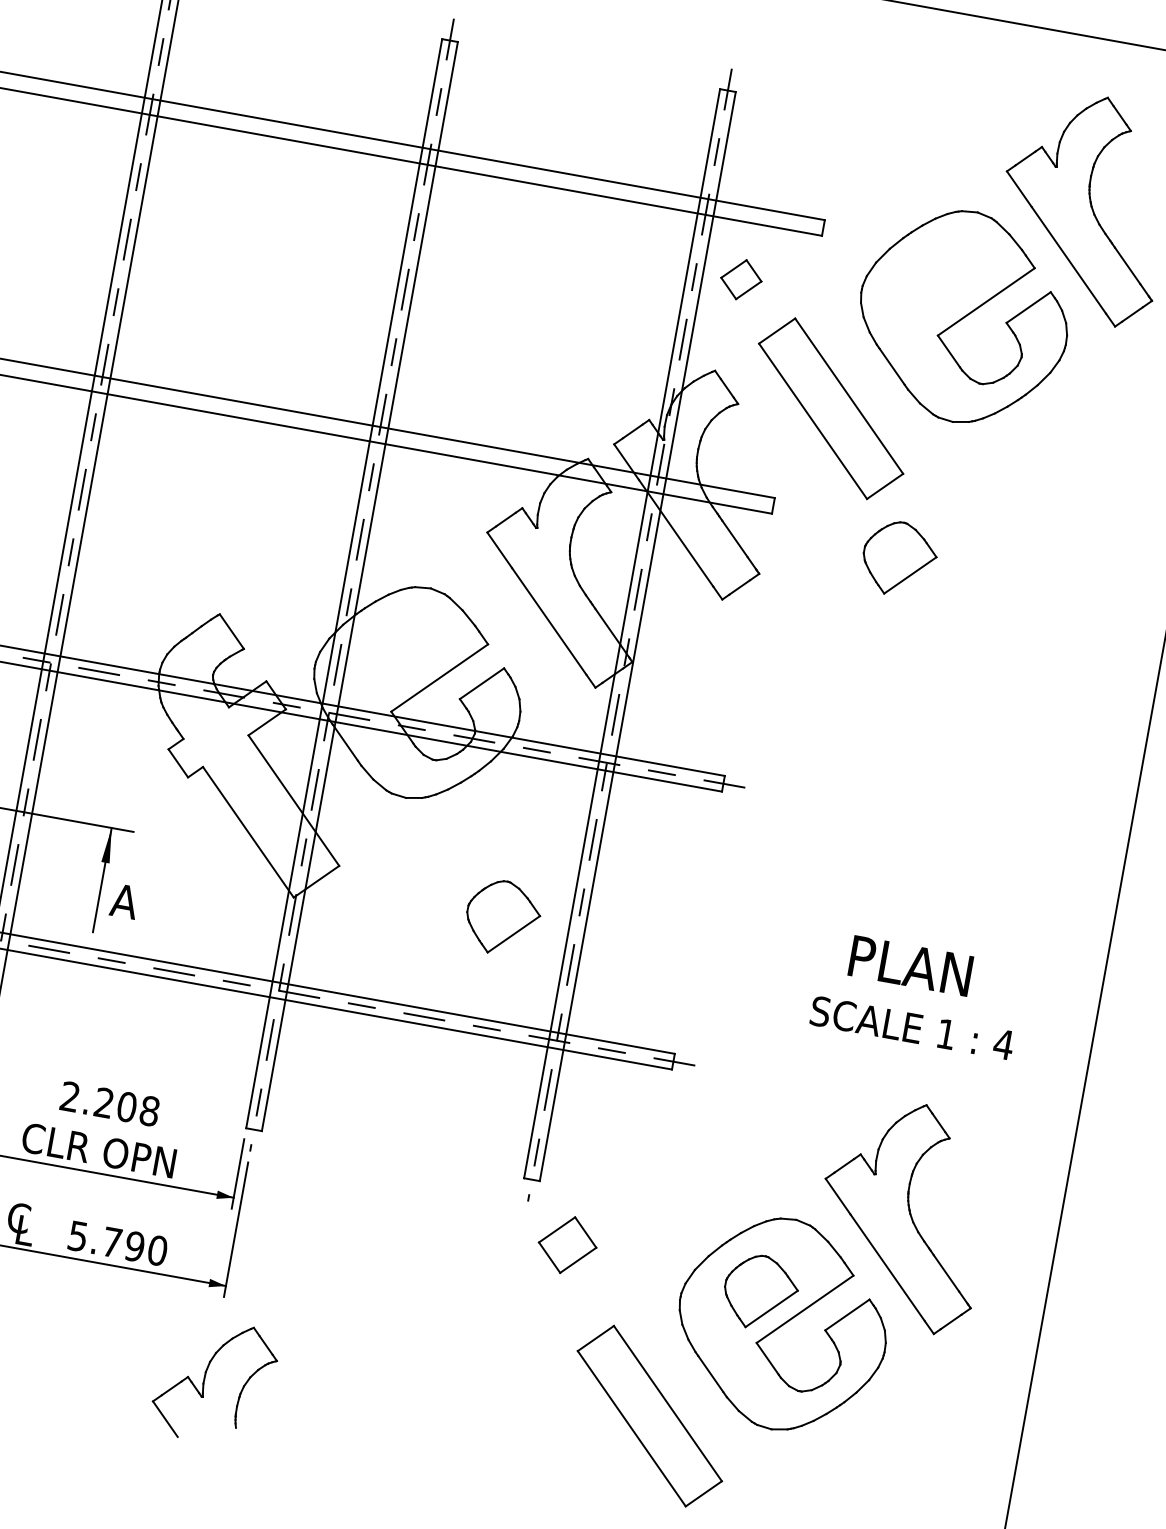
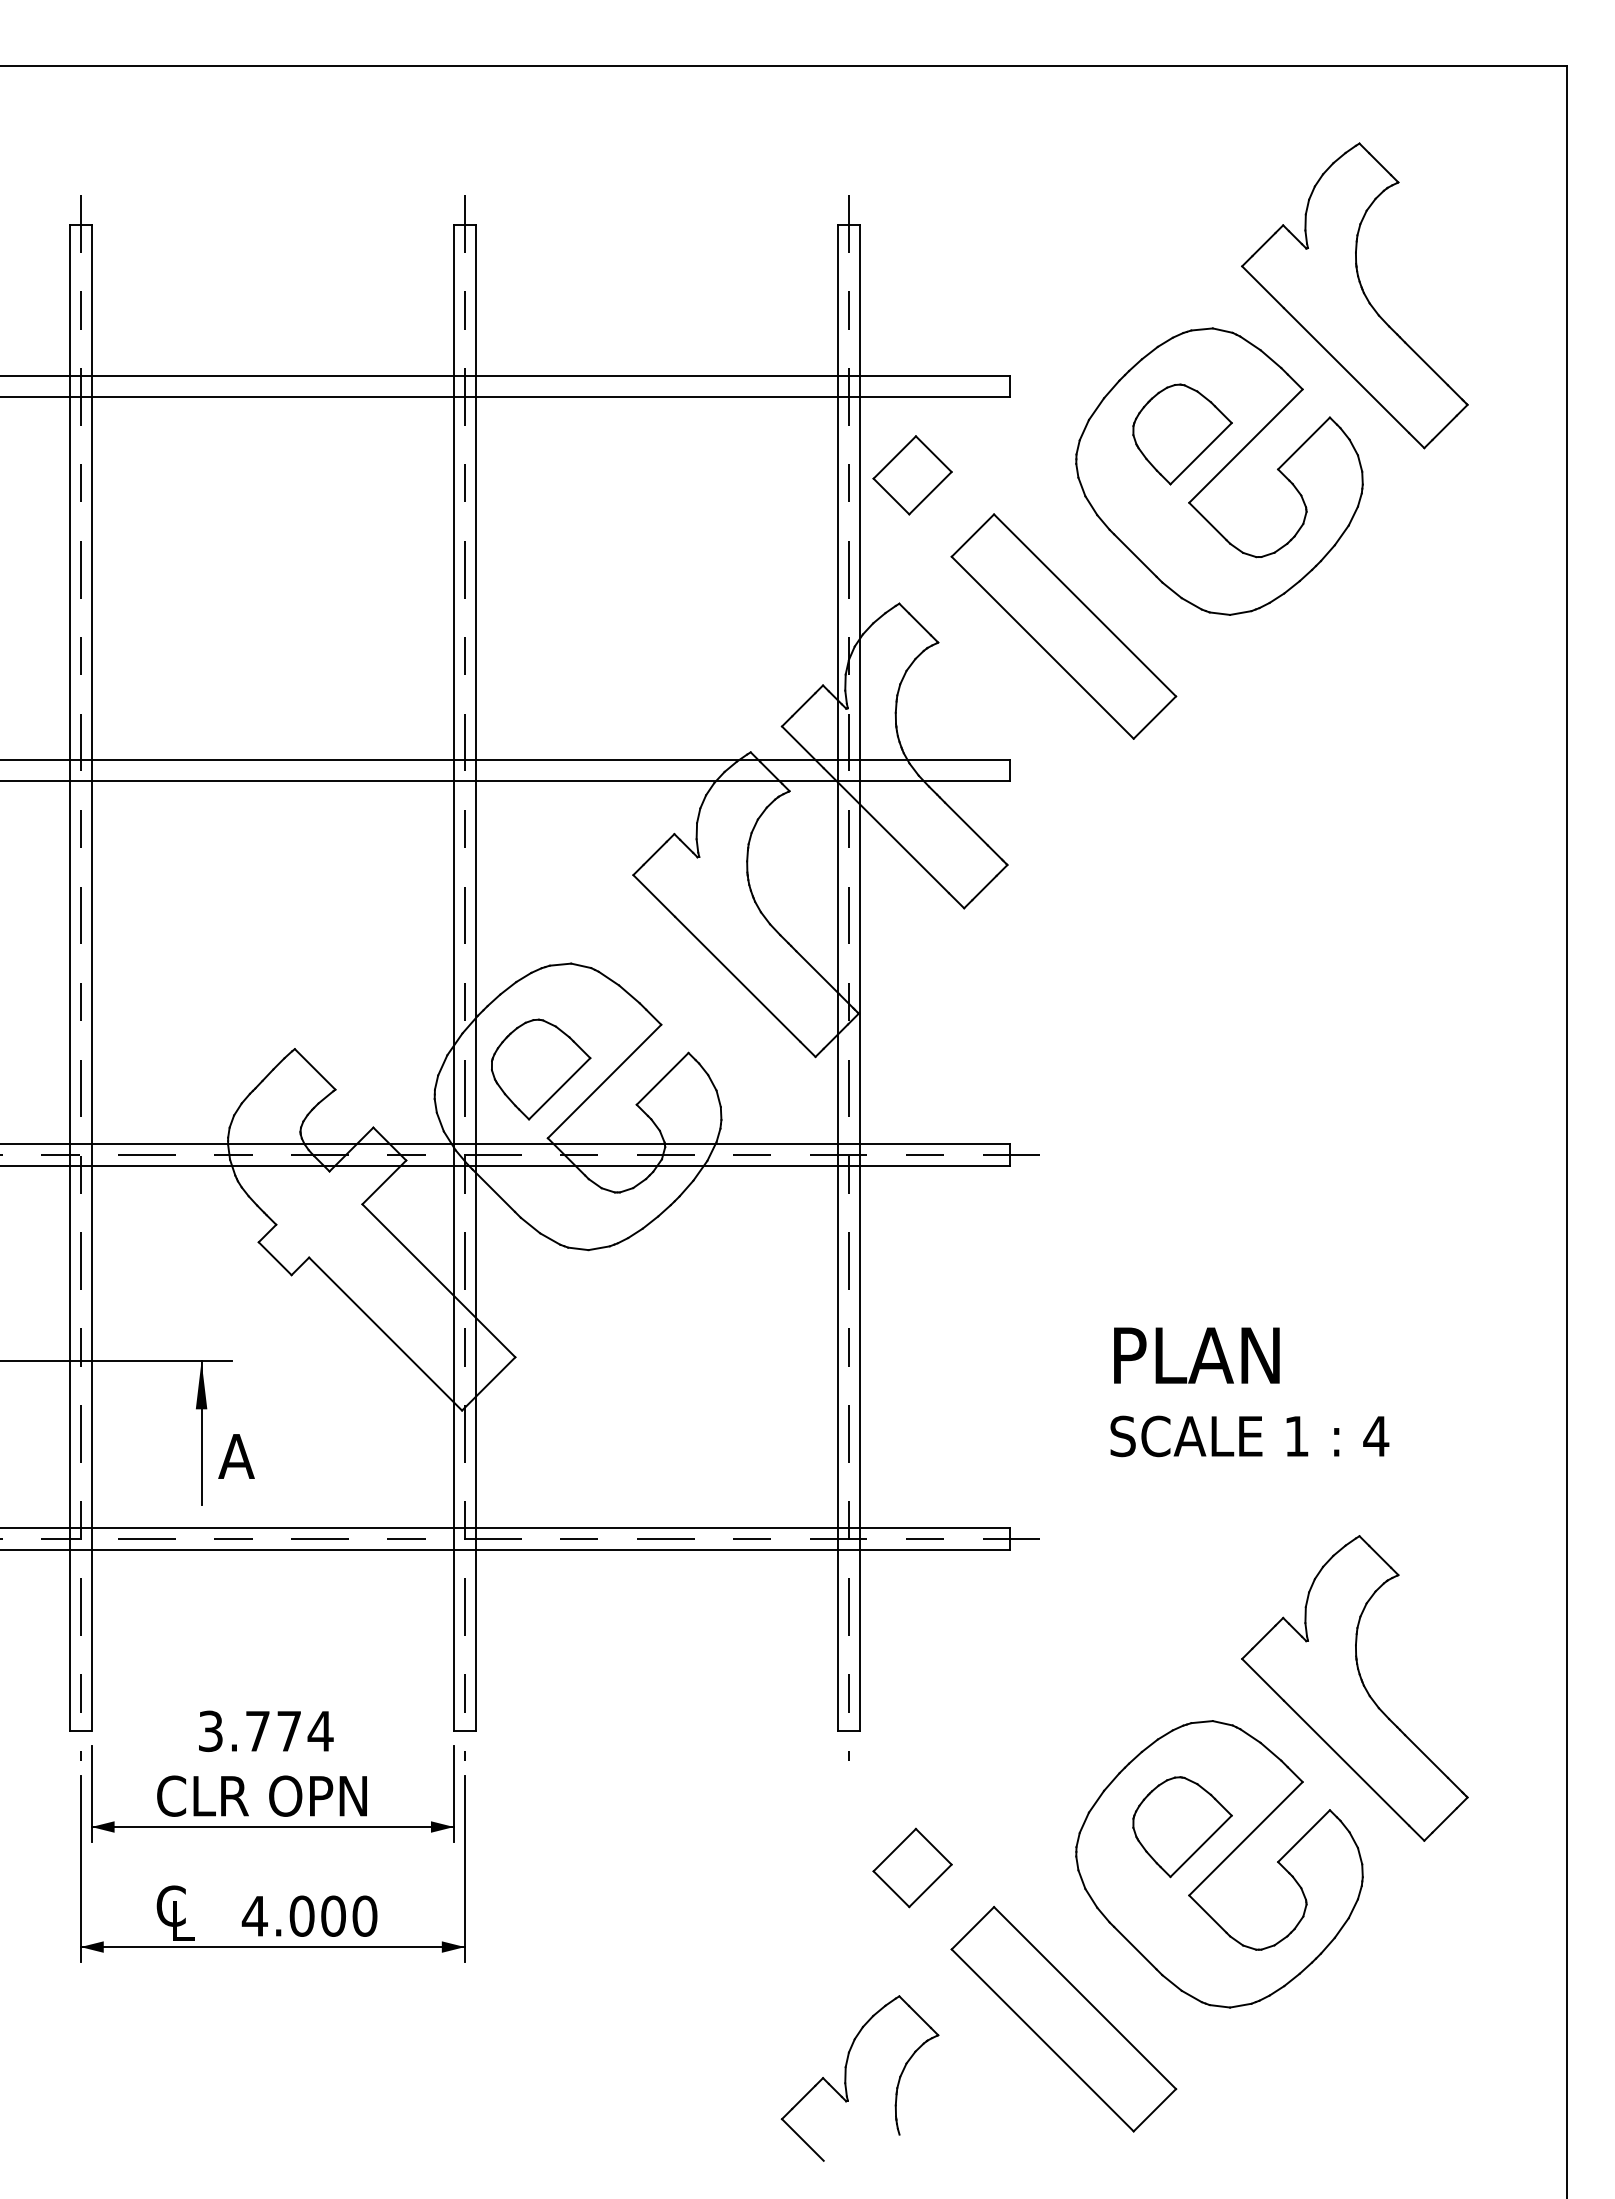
part: (741, 279) -> (912, 475), size x1.43
part: (899, 559) -> (1182, 434), moved
part: (503, 918) -> (541, 1069), moved
text: (910, 965) -> (1196, 1355), moved
text: (912, 1028) -> (1249, 1436), moved
text: (109, 1104) -> (265, 1731), 2.208 -> 3.774
text: (106, 1240) -> (293, 1915), 5.790 -> 4.000
part: (567, 1244) -> (912, 1867), moved
part: (204, 1380) -> (846, 2078), moved

